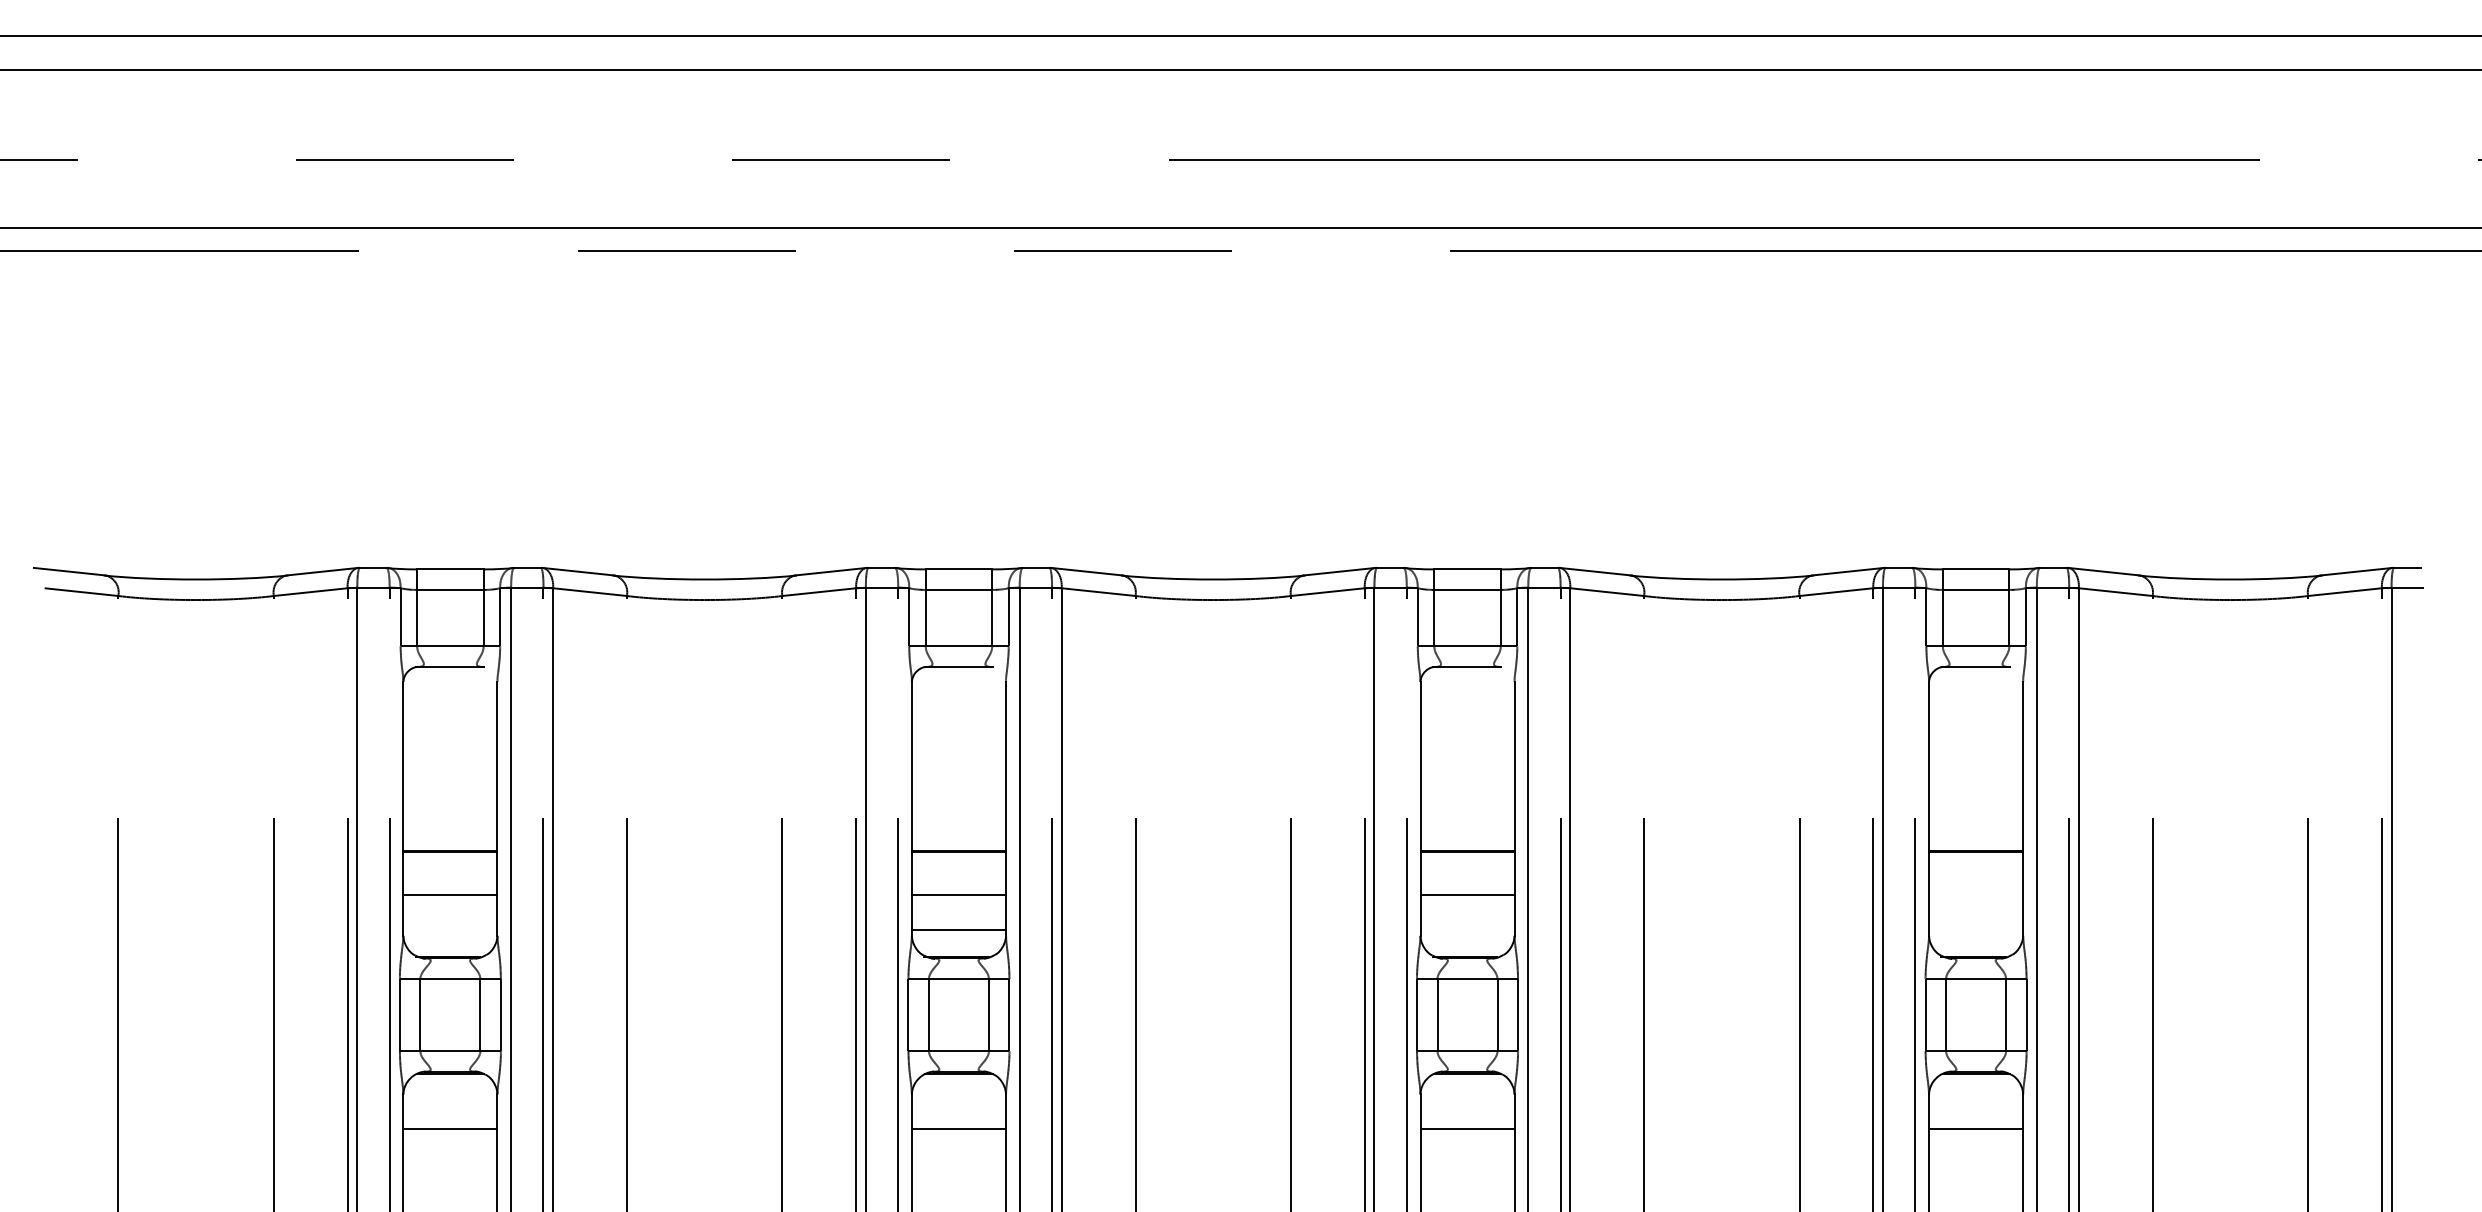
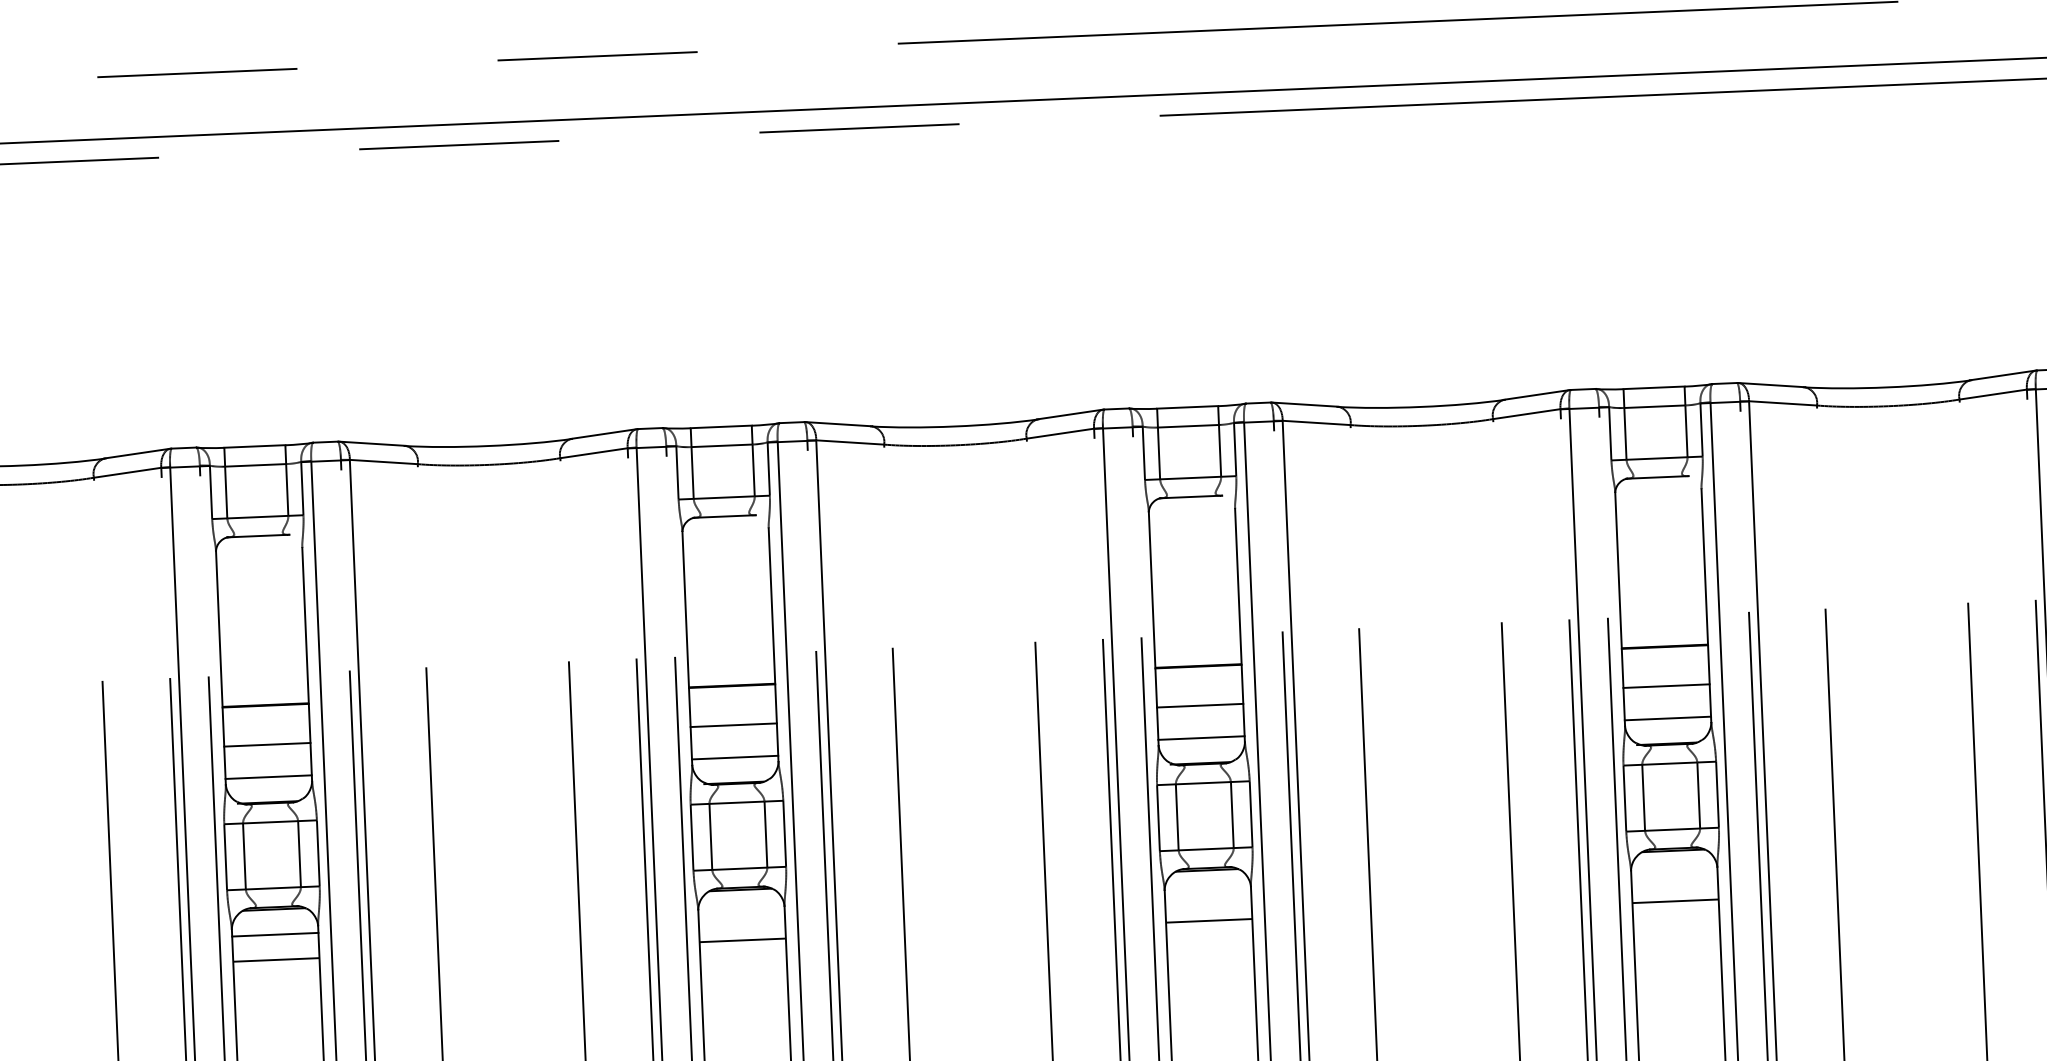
line: (1976, 894) -> (1666, 686), added
line: (450, 929) -> (268, 776), added
line: (1467, 929) -> (1201, 737), added
line: (1976, 929) -> (1668, 718), added
line: (450, 1101) -> (275, 934), added

